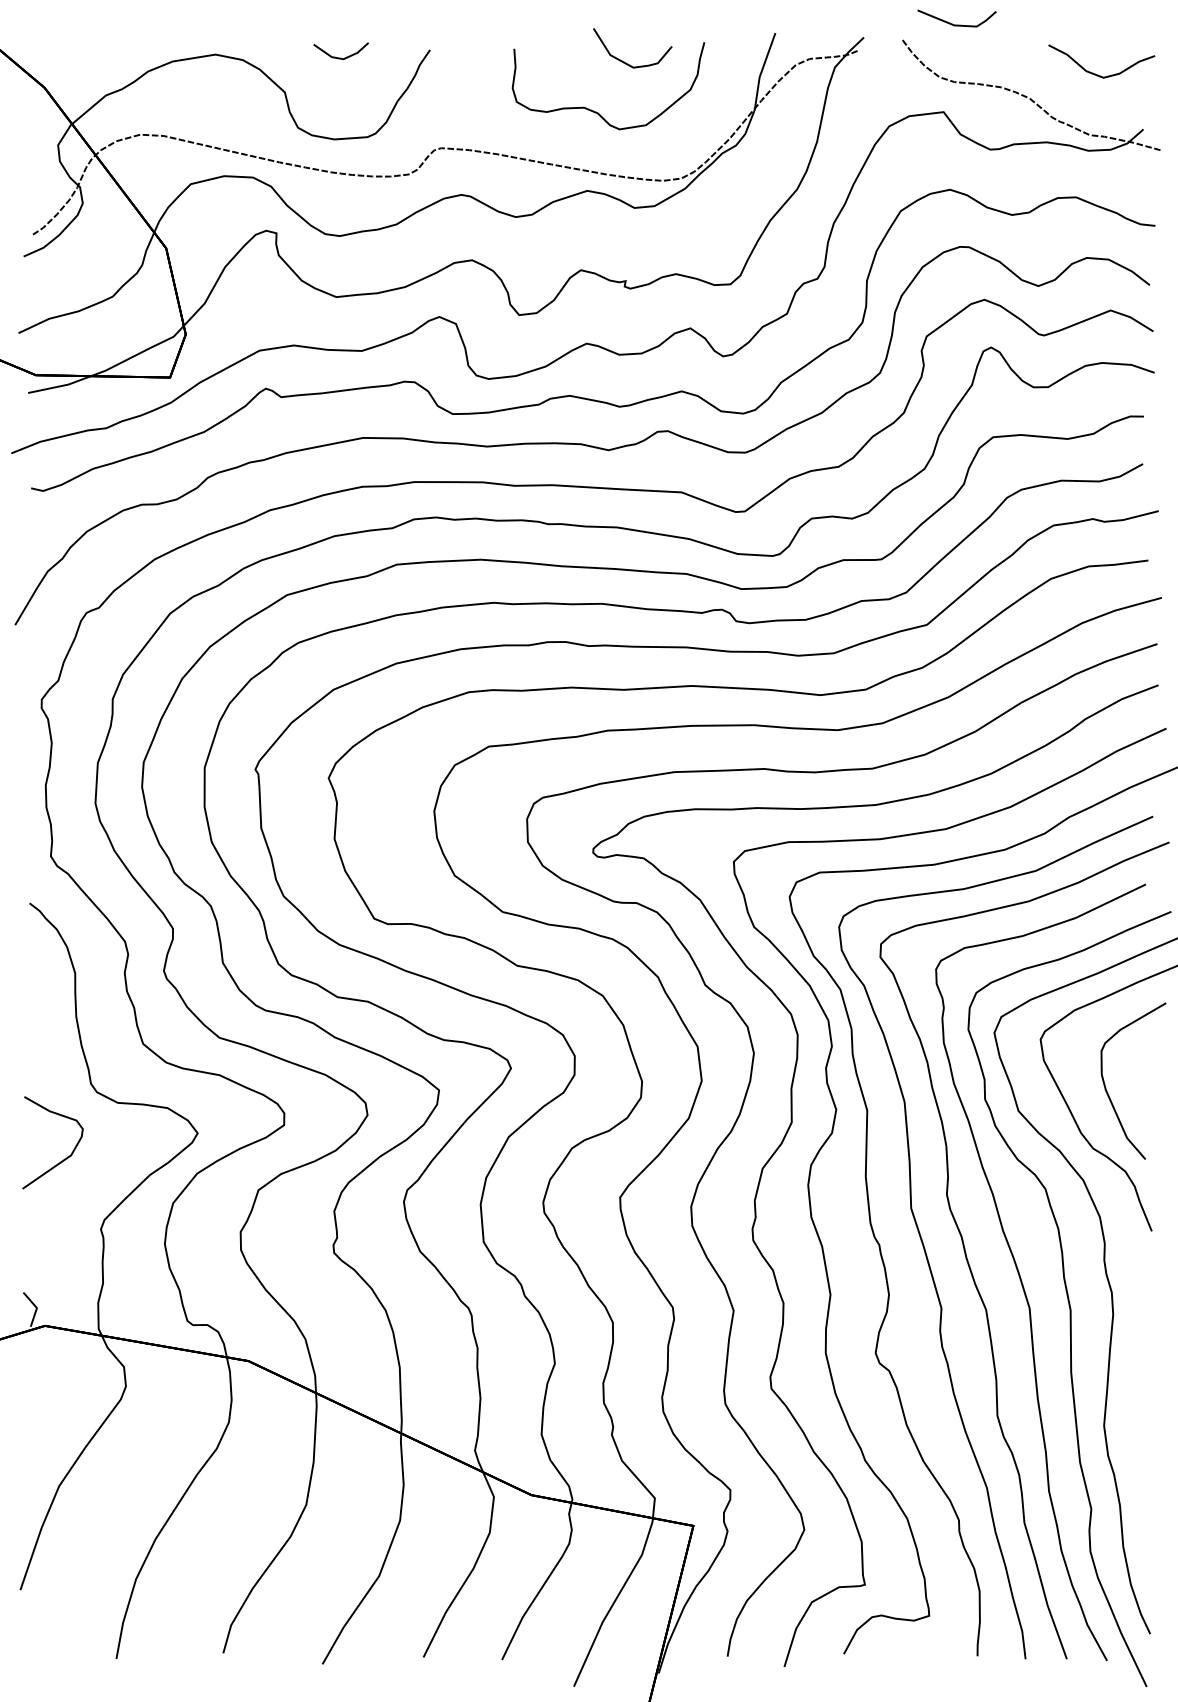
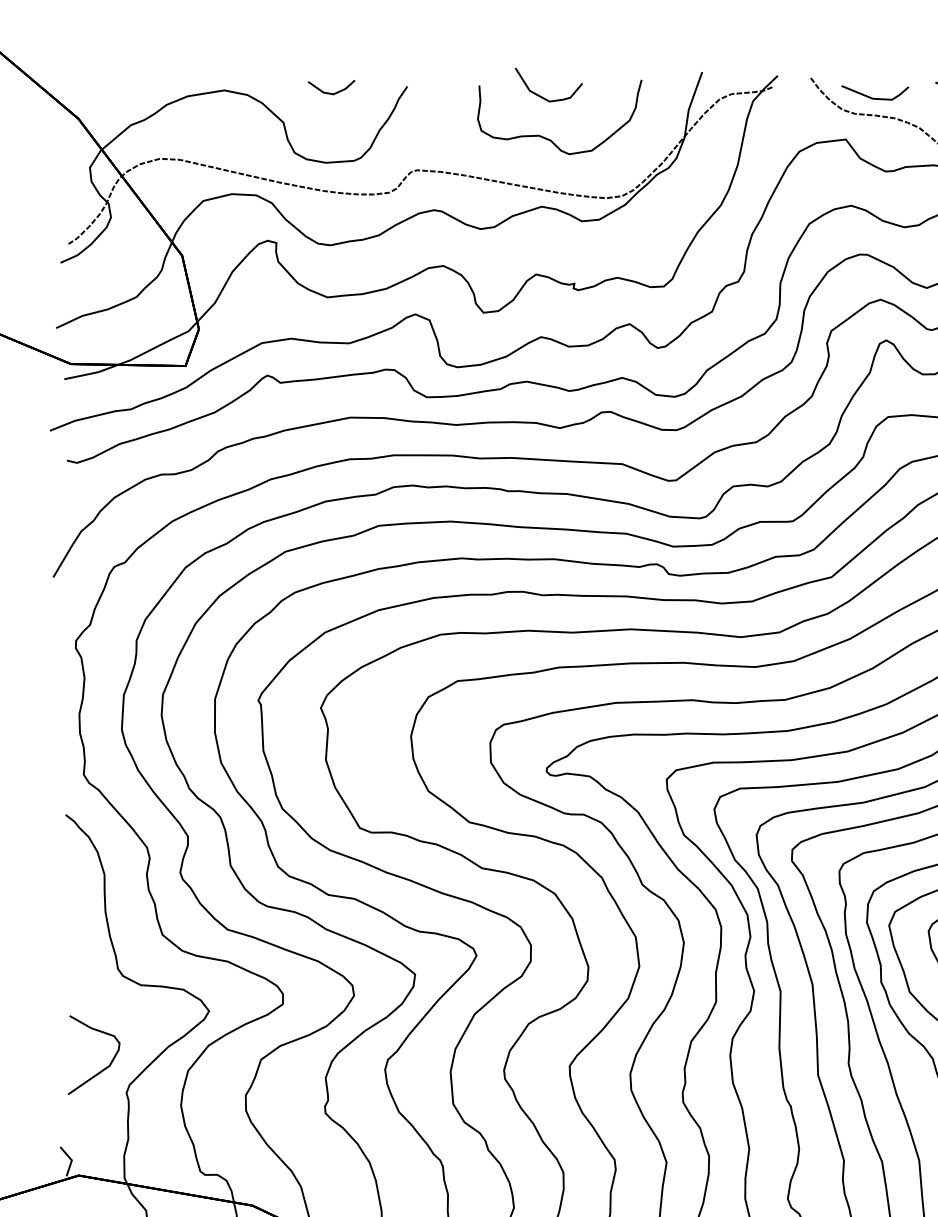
line: (956, 24) -> (874, 97), moved
curve: (626, 62) -> (543, 97), moved
curve: (64, 1158) -> (103, 1068), moved

